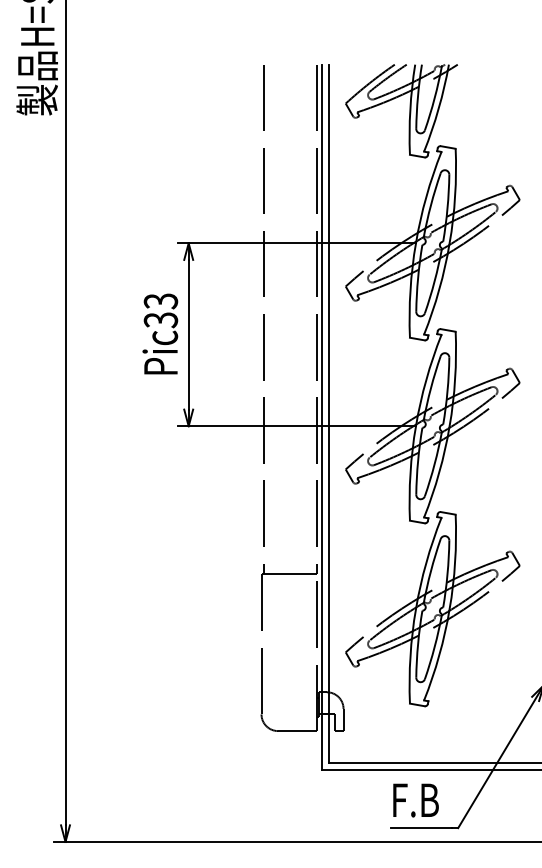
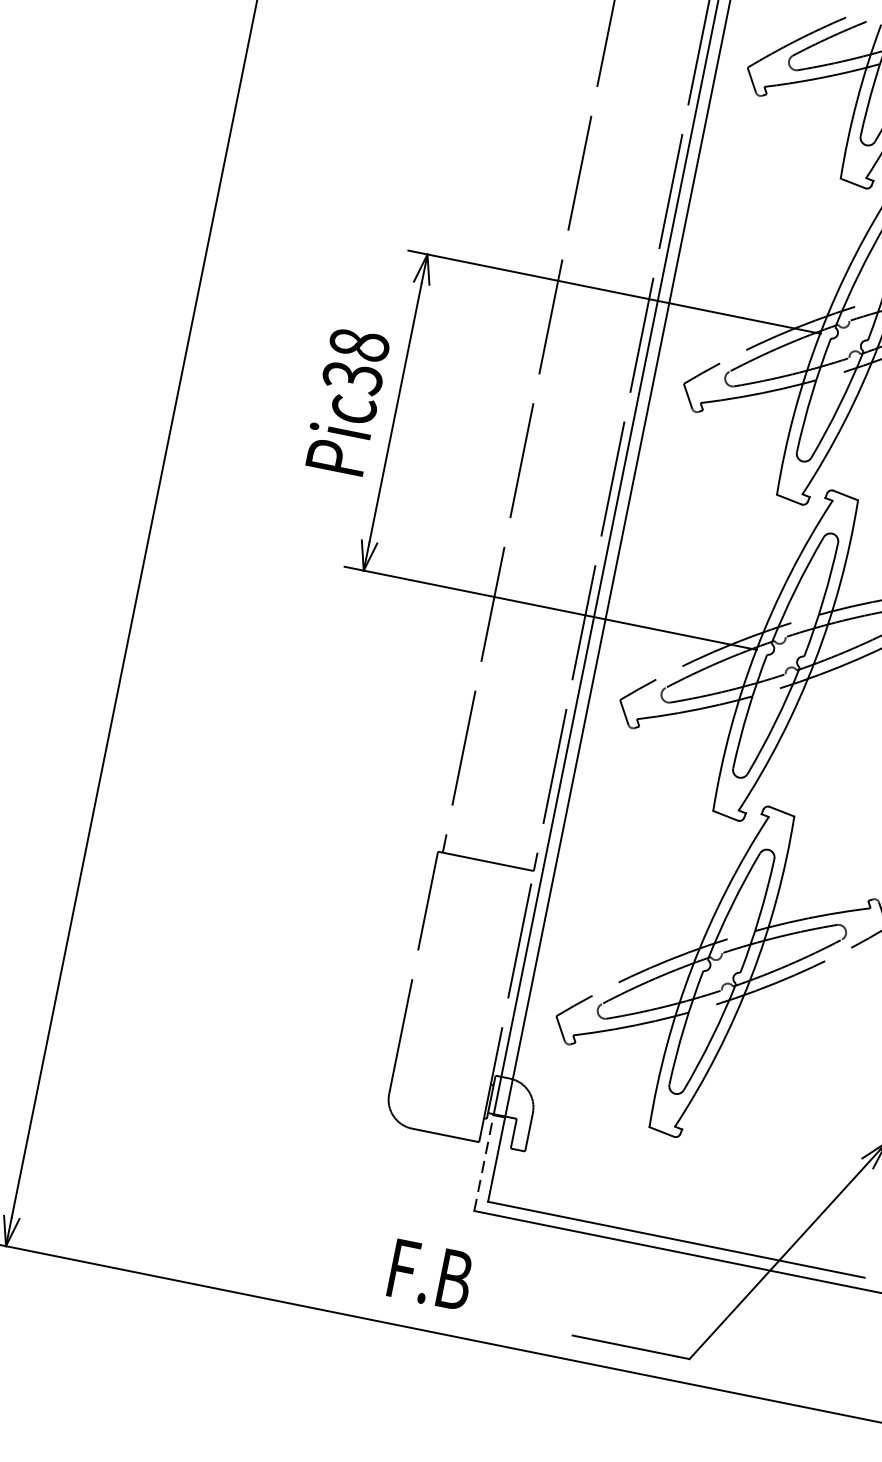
text: (160, 301) -> (358, 345), Pic33 -> Pic38
line: (321, 742) -> (483, 1163), solid -> dashed
text: (415, 800) -> (429, 1275), moved

